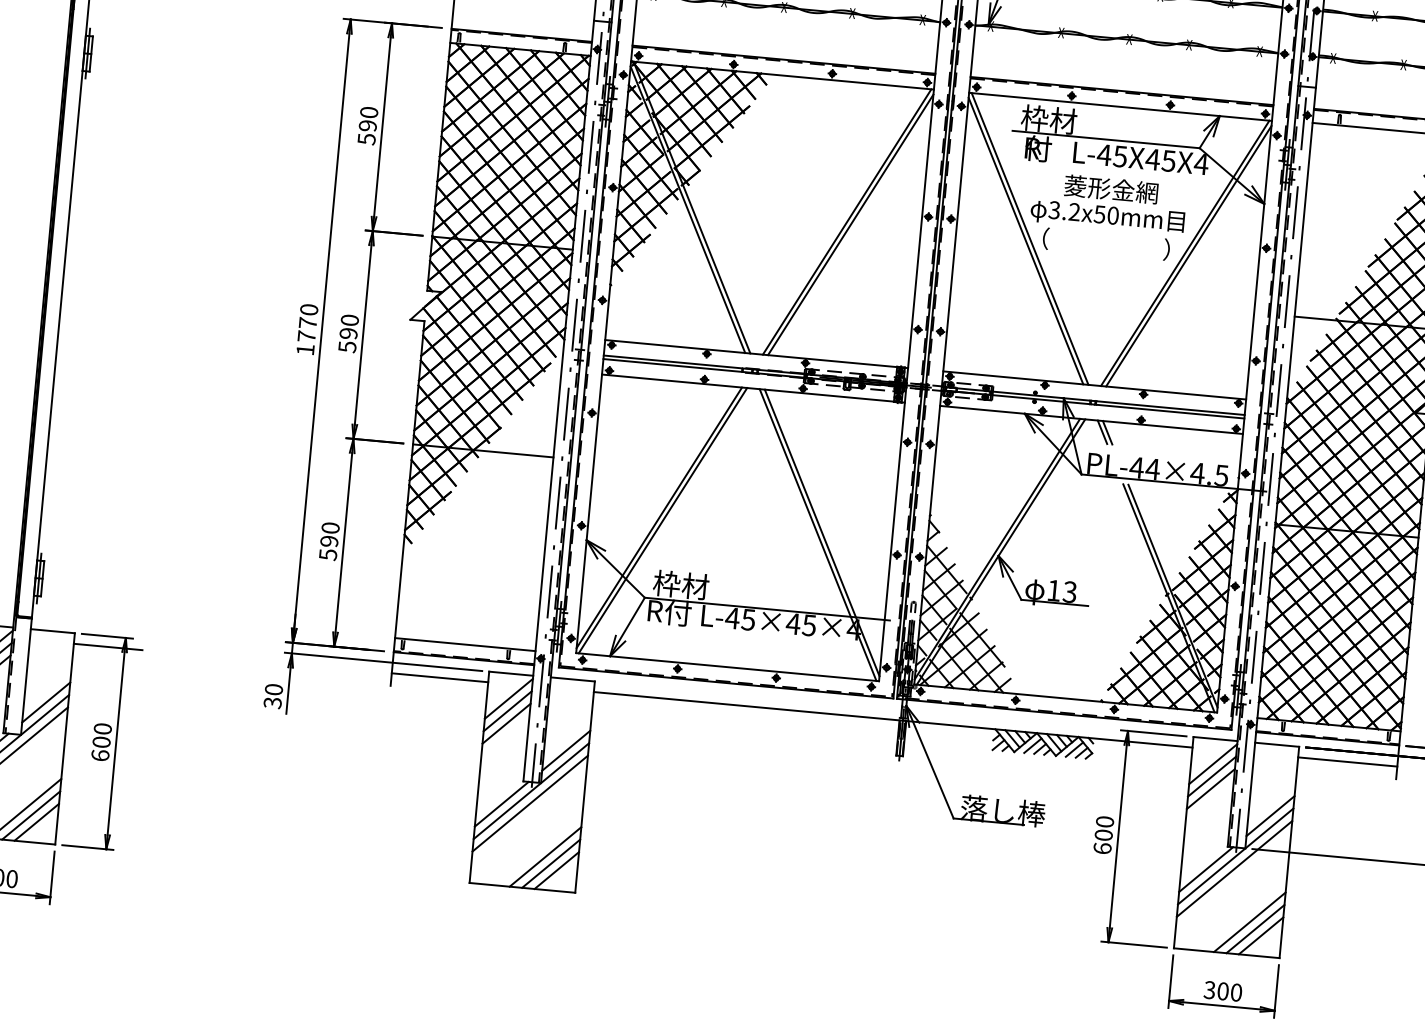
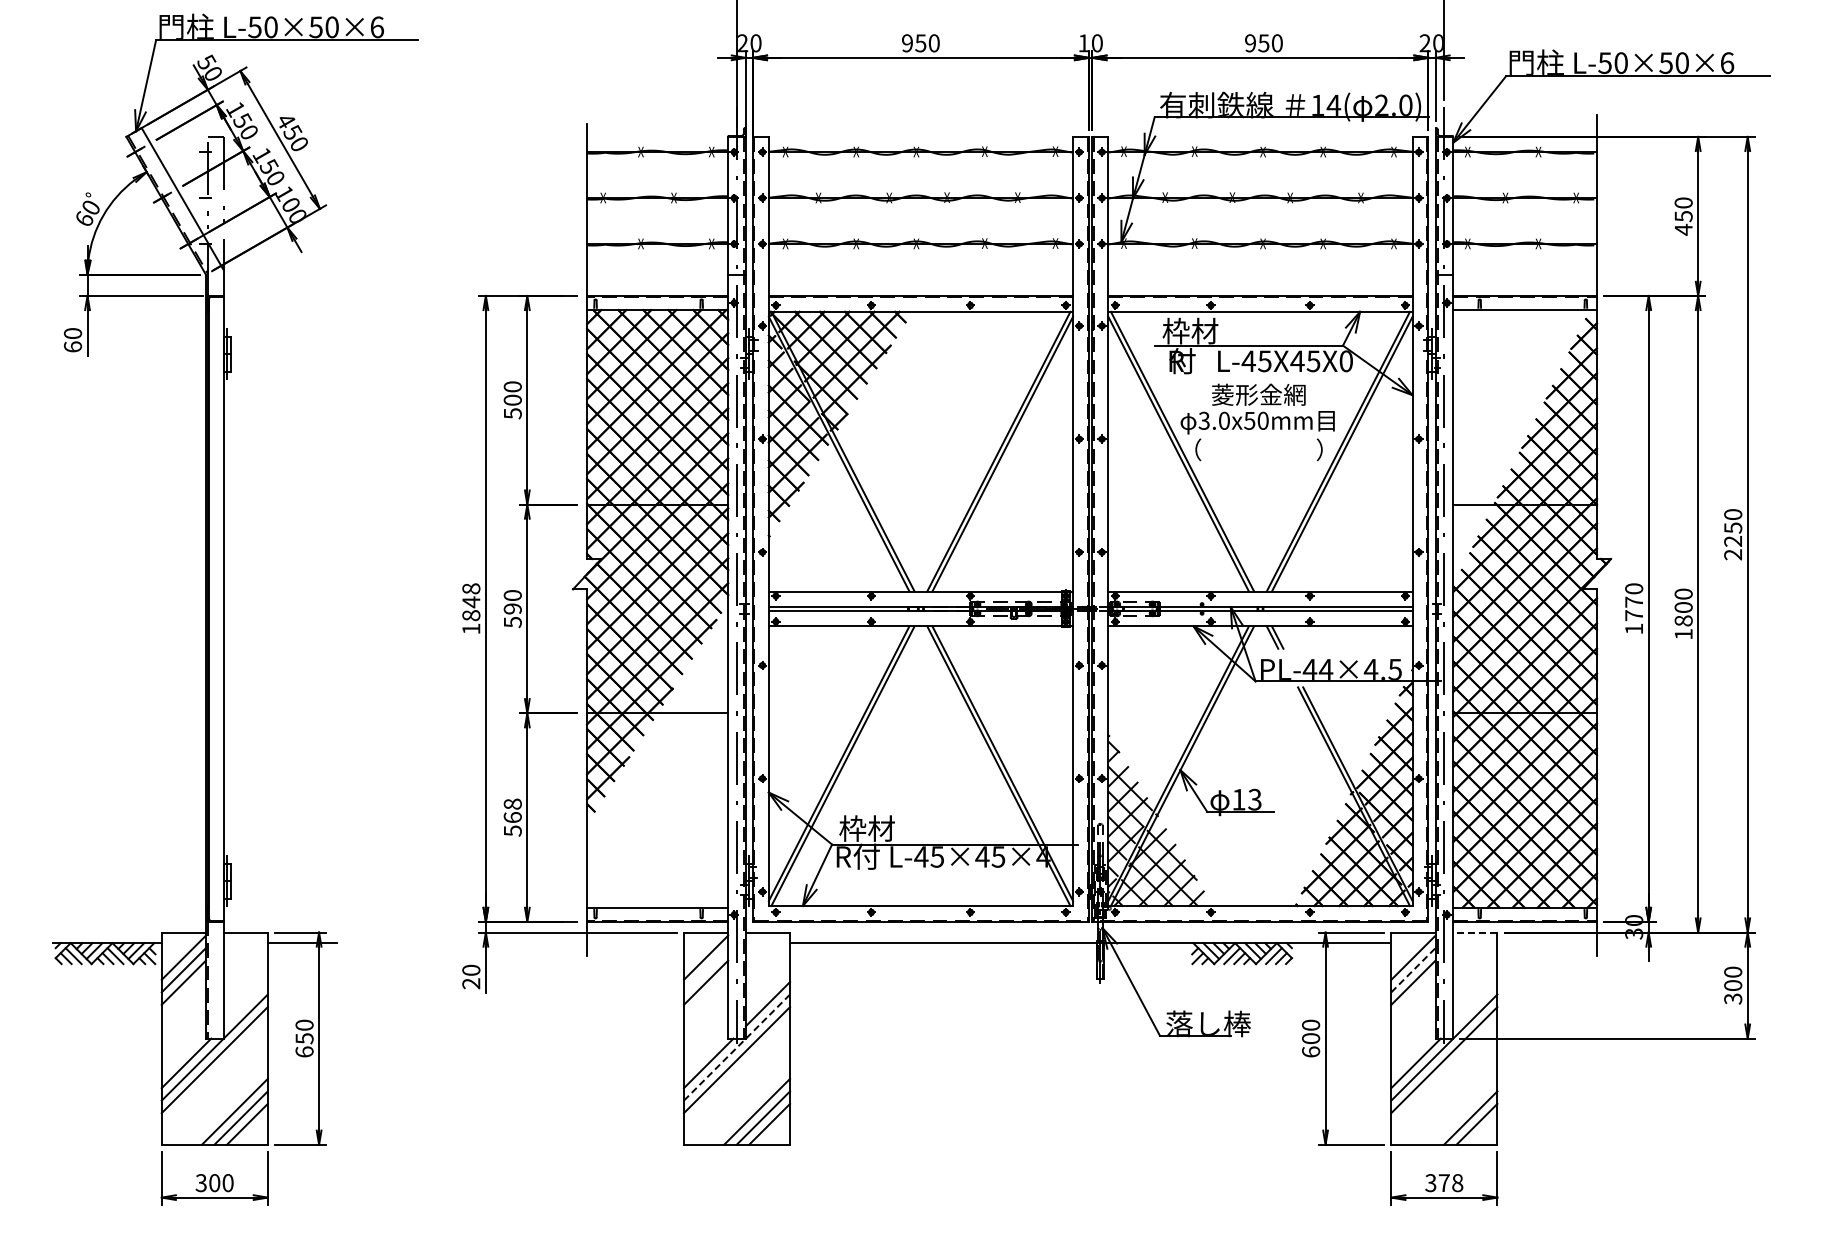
text: (367, 125) -> (512, 399), 590 -> 500
text: (1201, 164) -> (1346, 361), L-45X45X4 -> L-45X45X0
text: (1073, 211) -> (1223, 420), 3.2x50mm -> 3.0x50mm
text: (308, 323) -> (471, 602), 1770 -> 1848
text: (329, 534) -> (512, 810), 590 -> 568
line: (439, 678) -> (635, 943), removed
line: (45, 702) -> (245, 1004), removed
text: (272, 702) -> (471, 983), 30 -> 20
line: (507, 711) -> (705, 970), removed
text: (101, 742) -> (304, 1038), 600 -> 650
line: (1276, 744) -> (1474, 932), solid -> dashed
line: (1347, 762) -> (1546, 943), removed
line: (1212, 775) -> (1413, 969), solid -> dashed
line: (531, 791) -> (737, 1047), solid -> dashed
line: (1270, 816) -> (1475, 1004), removed
line: (1249, 921) -> (1464, 1111), removed
text: (1229, 992) -> (1450, 1183), 300 -> 378

